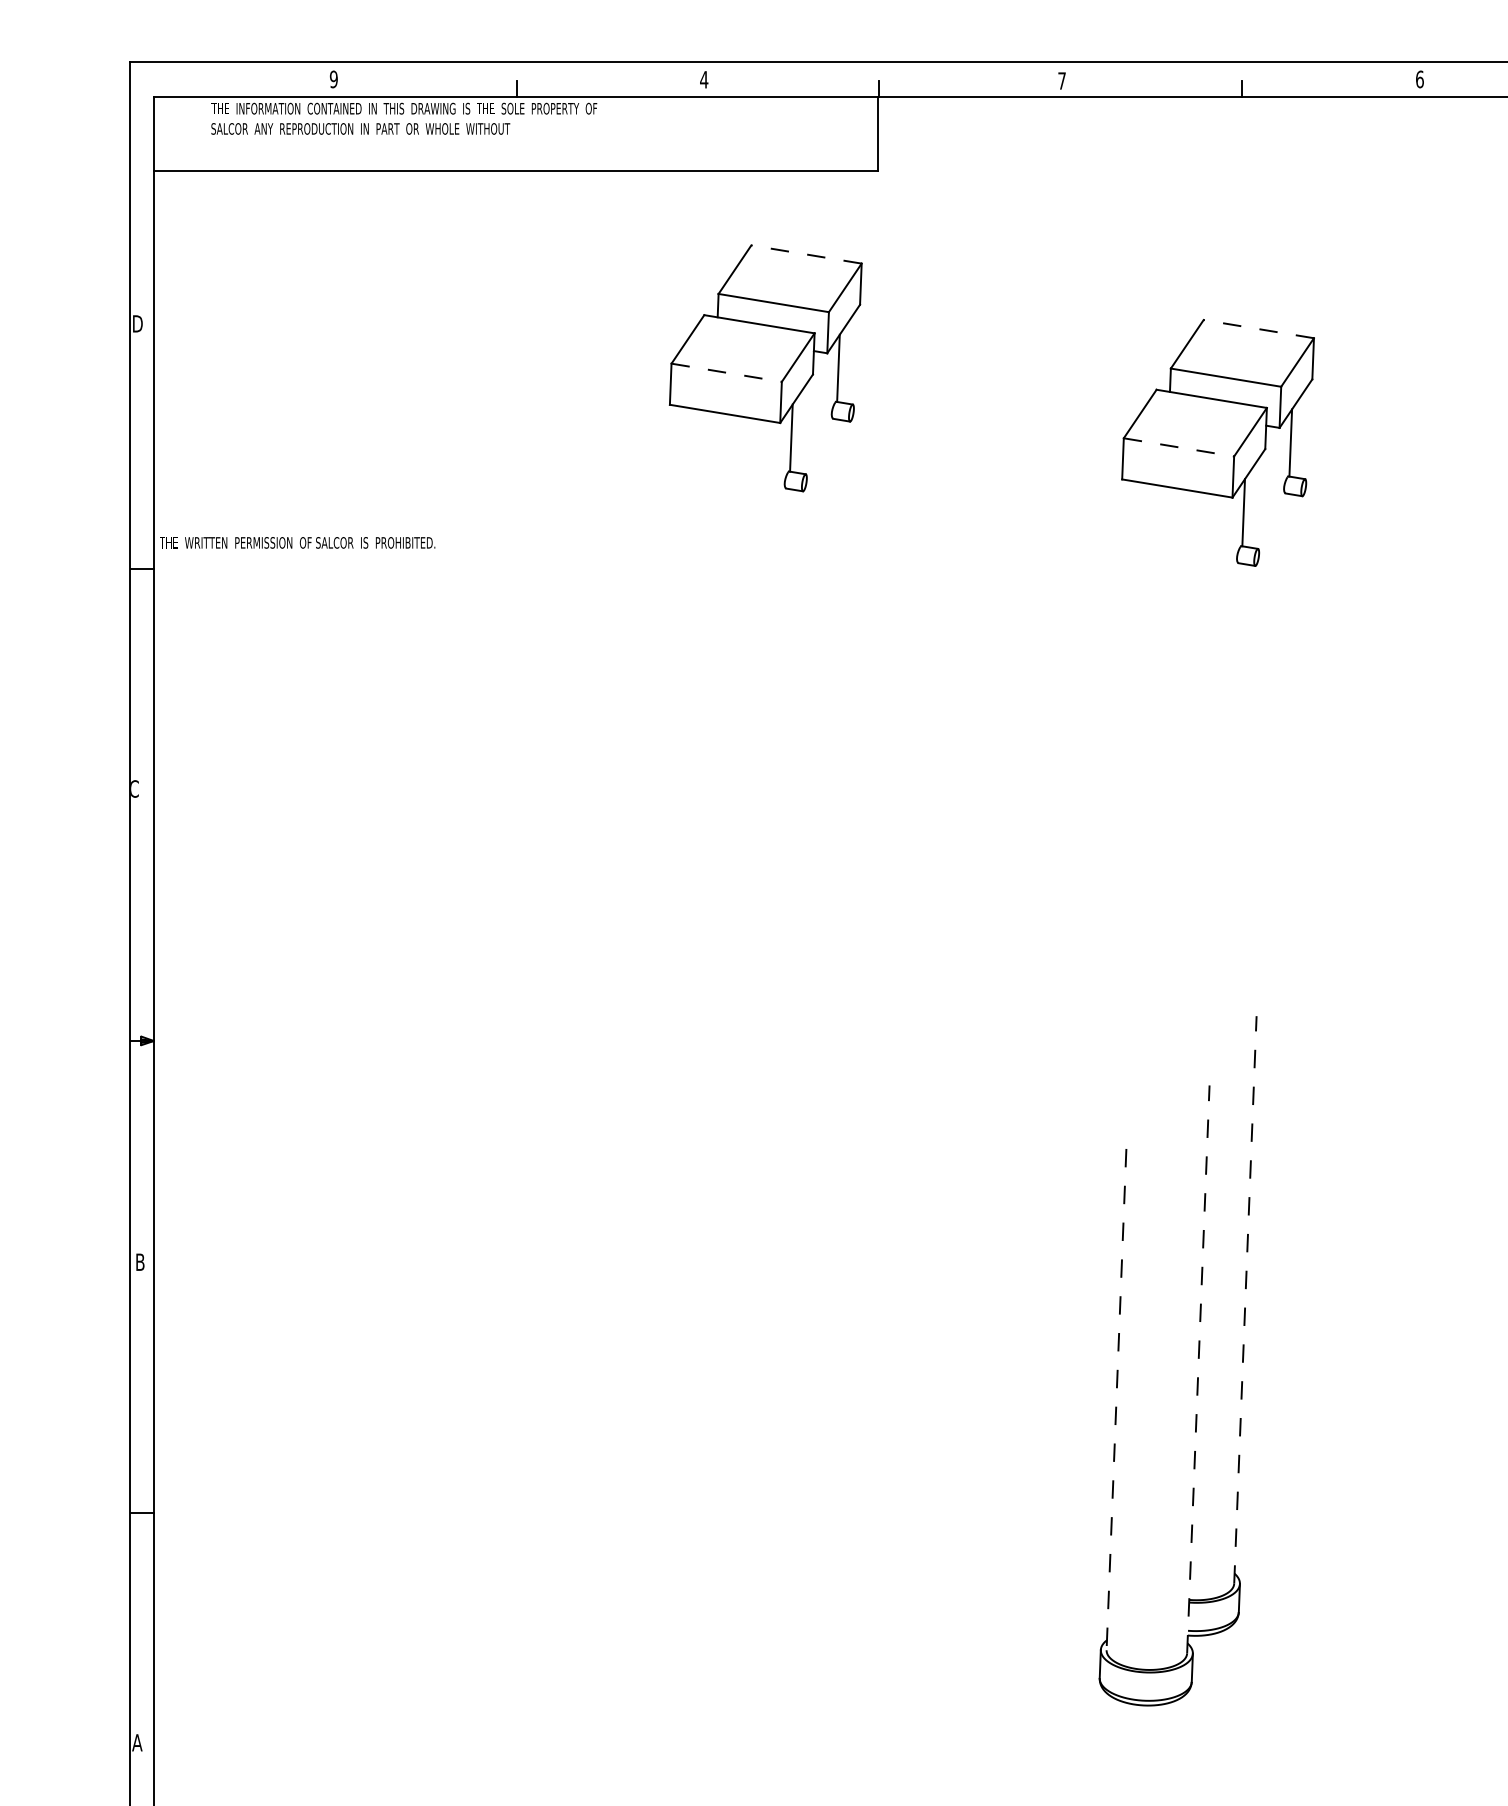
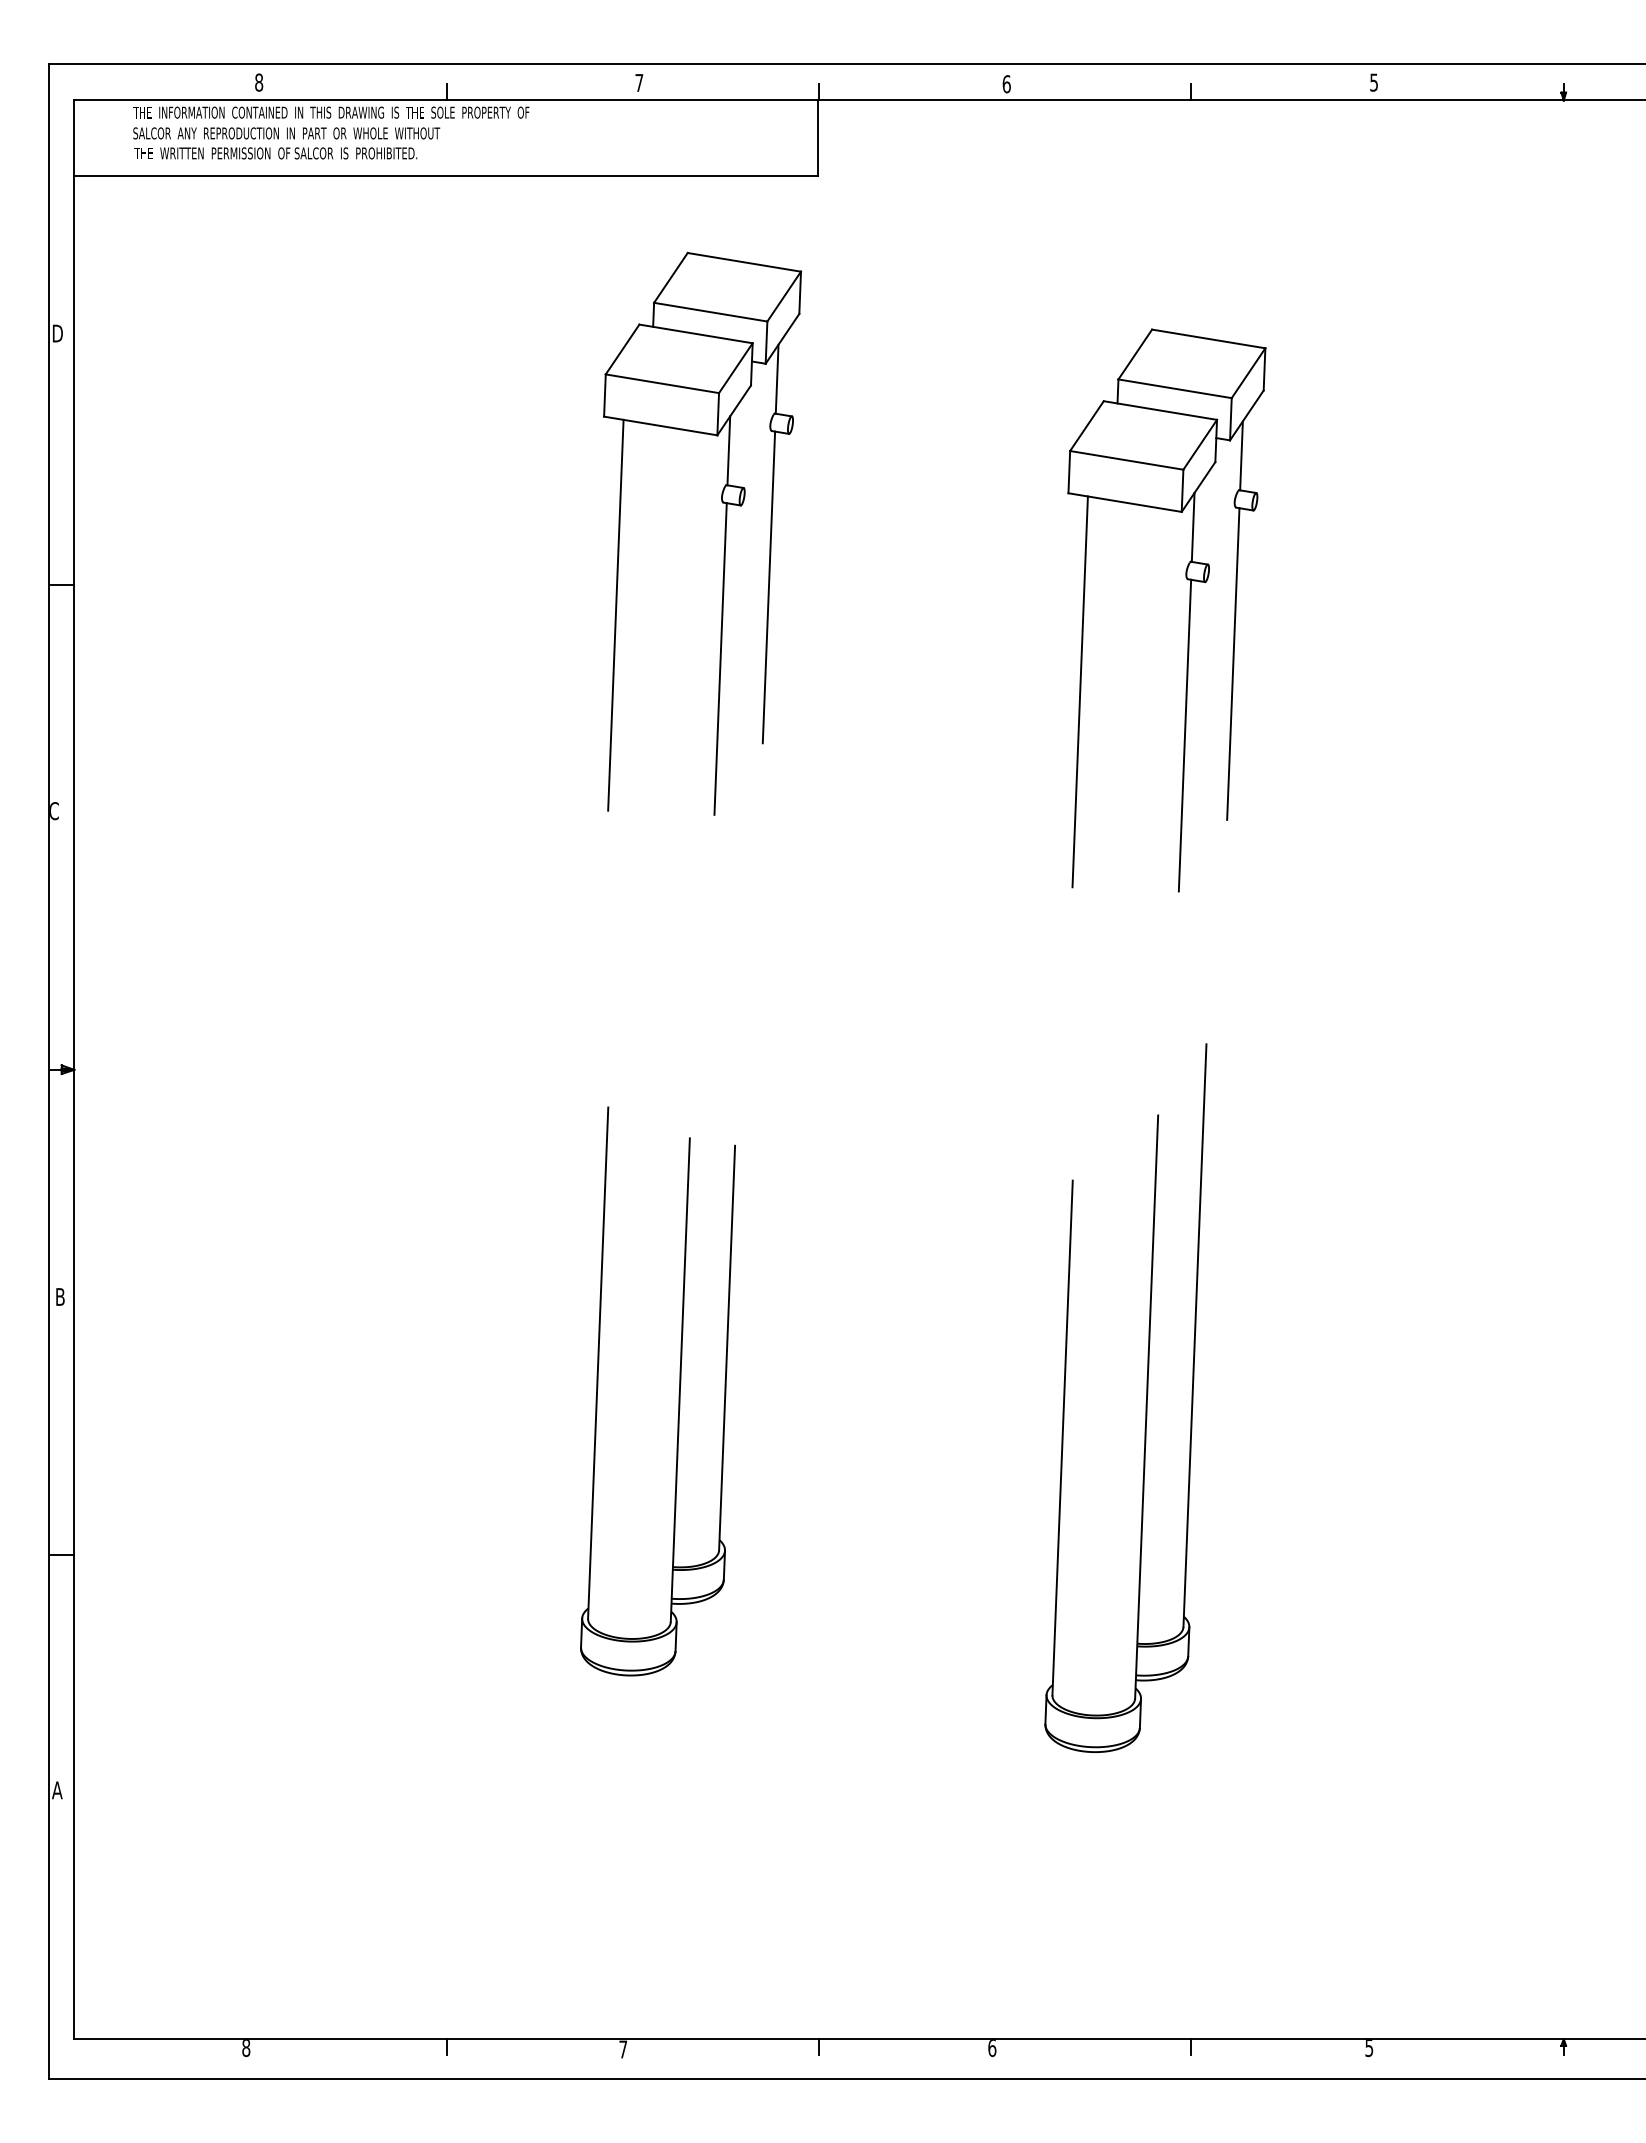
text: (334, 79) -> (259, 82), 9 -> 8
text: (704, 79) -> (639, 82), 4 -> 7
text: (1420, 79) -> (1374, 82), 6 -> 5
text: (1061, 81) -> (1006, 84), 7 -> 6
line: (805, 254) -> (743, 262), dashed -> solid
line: (1258, 328) -> (1208, 338), dashed -> solid
line: (726, 372) -> (662, 383), dashed -> solid
line: (1179, 447) -> (1127, 460), dashed -> solid
text: (297, 542) -> (275, 153), moved
line: (830, 571) -> (768, 587), added
line: (681, 597) -> (615, 614), added
line: (783, 640) -> (720, 658), added
line: (1282, 645) -> (1233, 663), added
line: (1132, 672) -> (1079, 691), added
line: (1235, 715) -> (1184, 735), added
line: (1244, 1299) -> (1194, 1335), dashed -> solid
part: (742, 1356) -> (678, 1393), added
line: (1198, 1369) -> (1146, 1407), dashed -> solid
line: (1116, 1399) -> (1062, 1437), dashed -> solid

